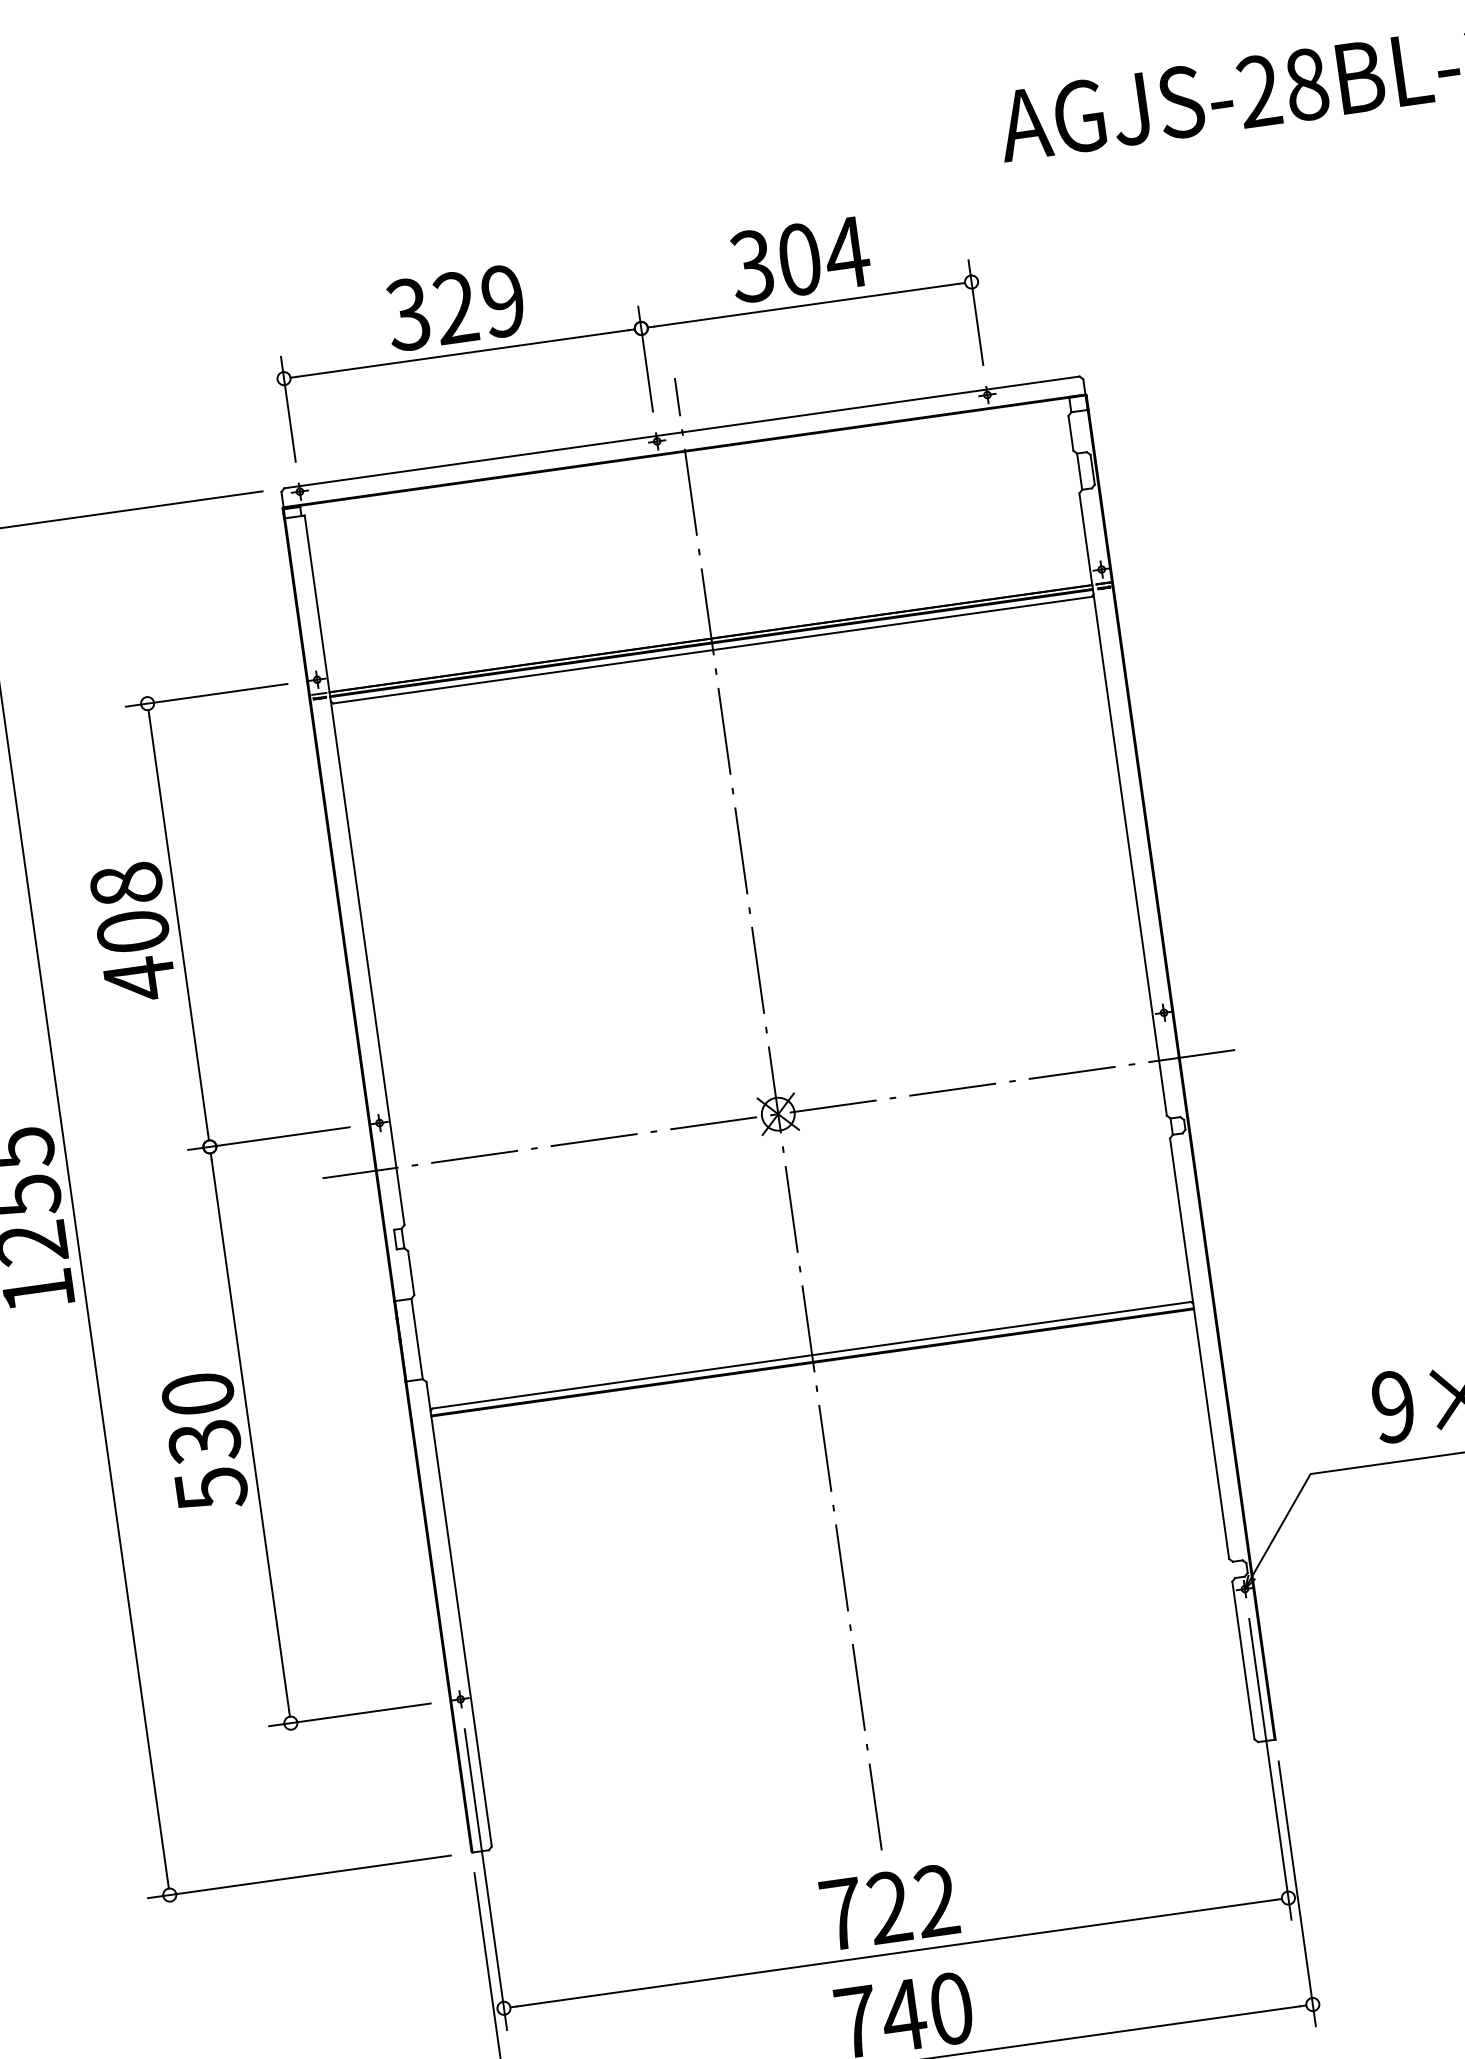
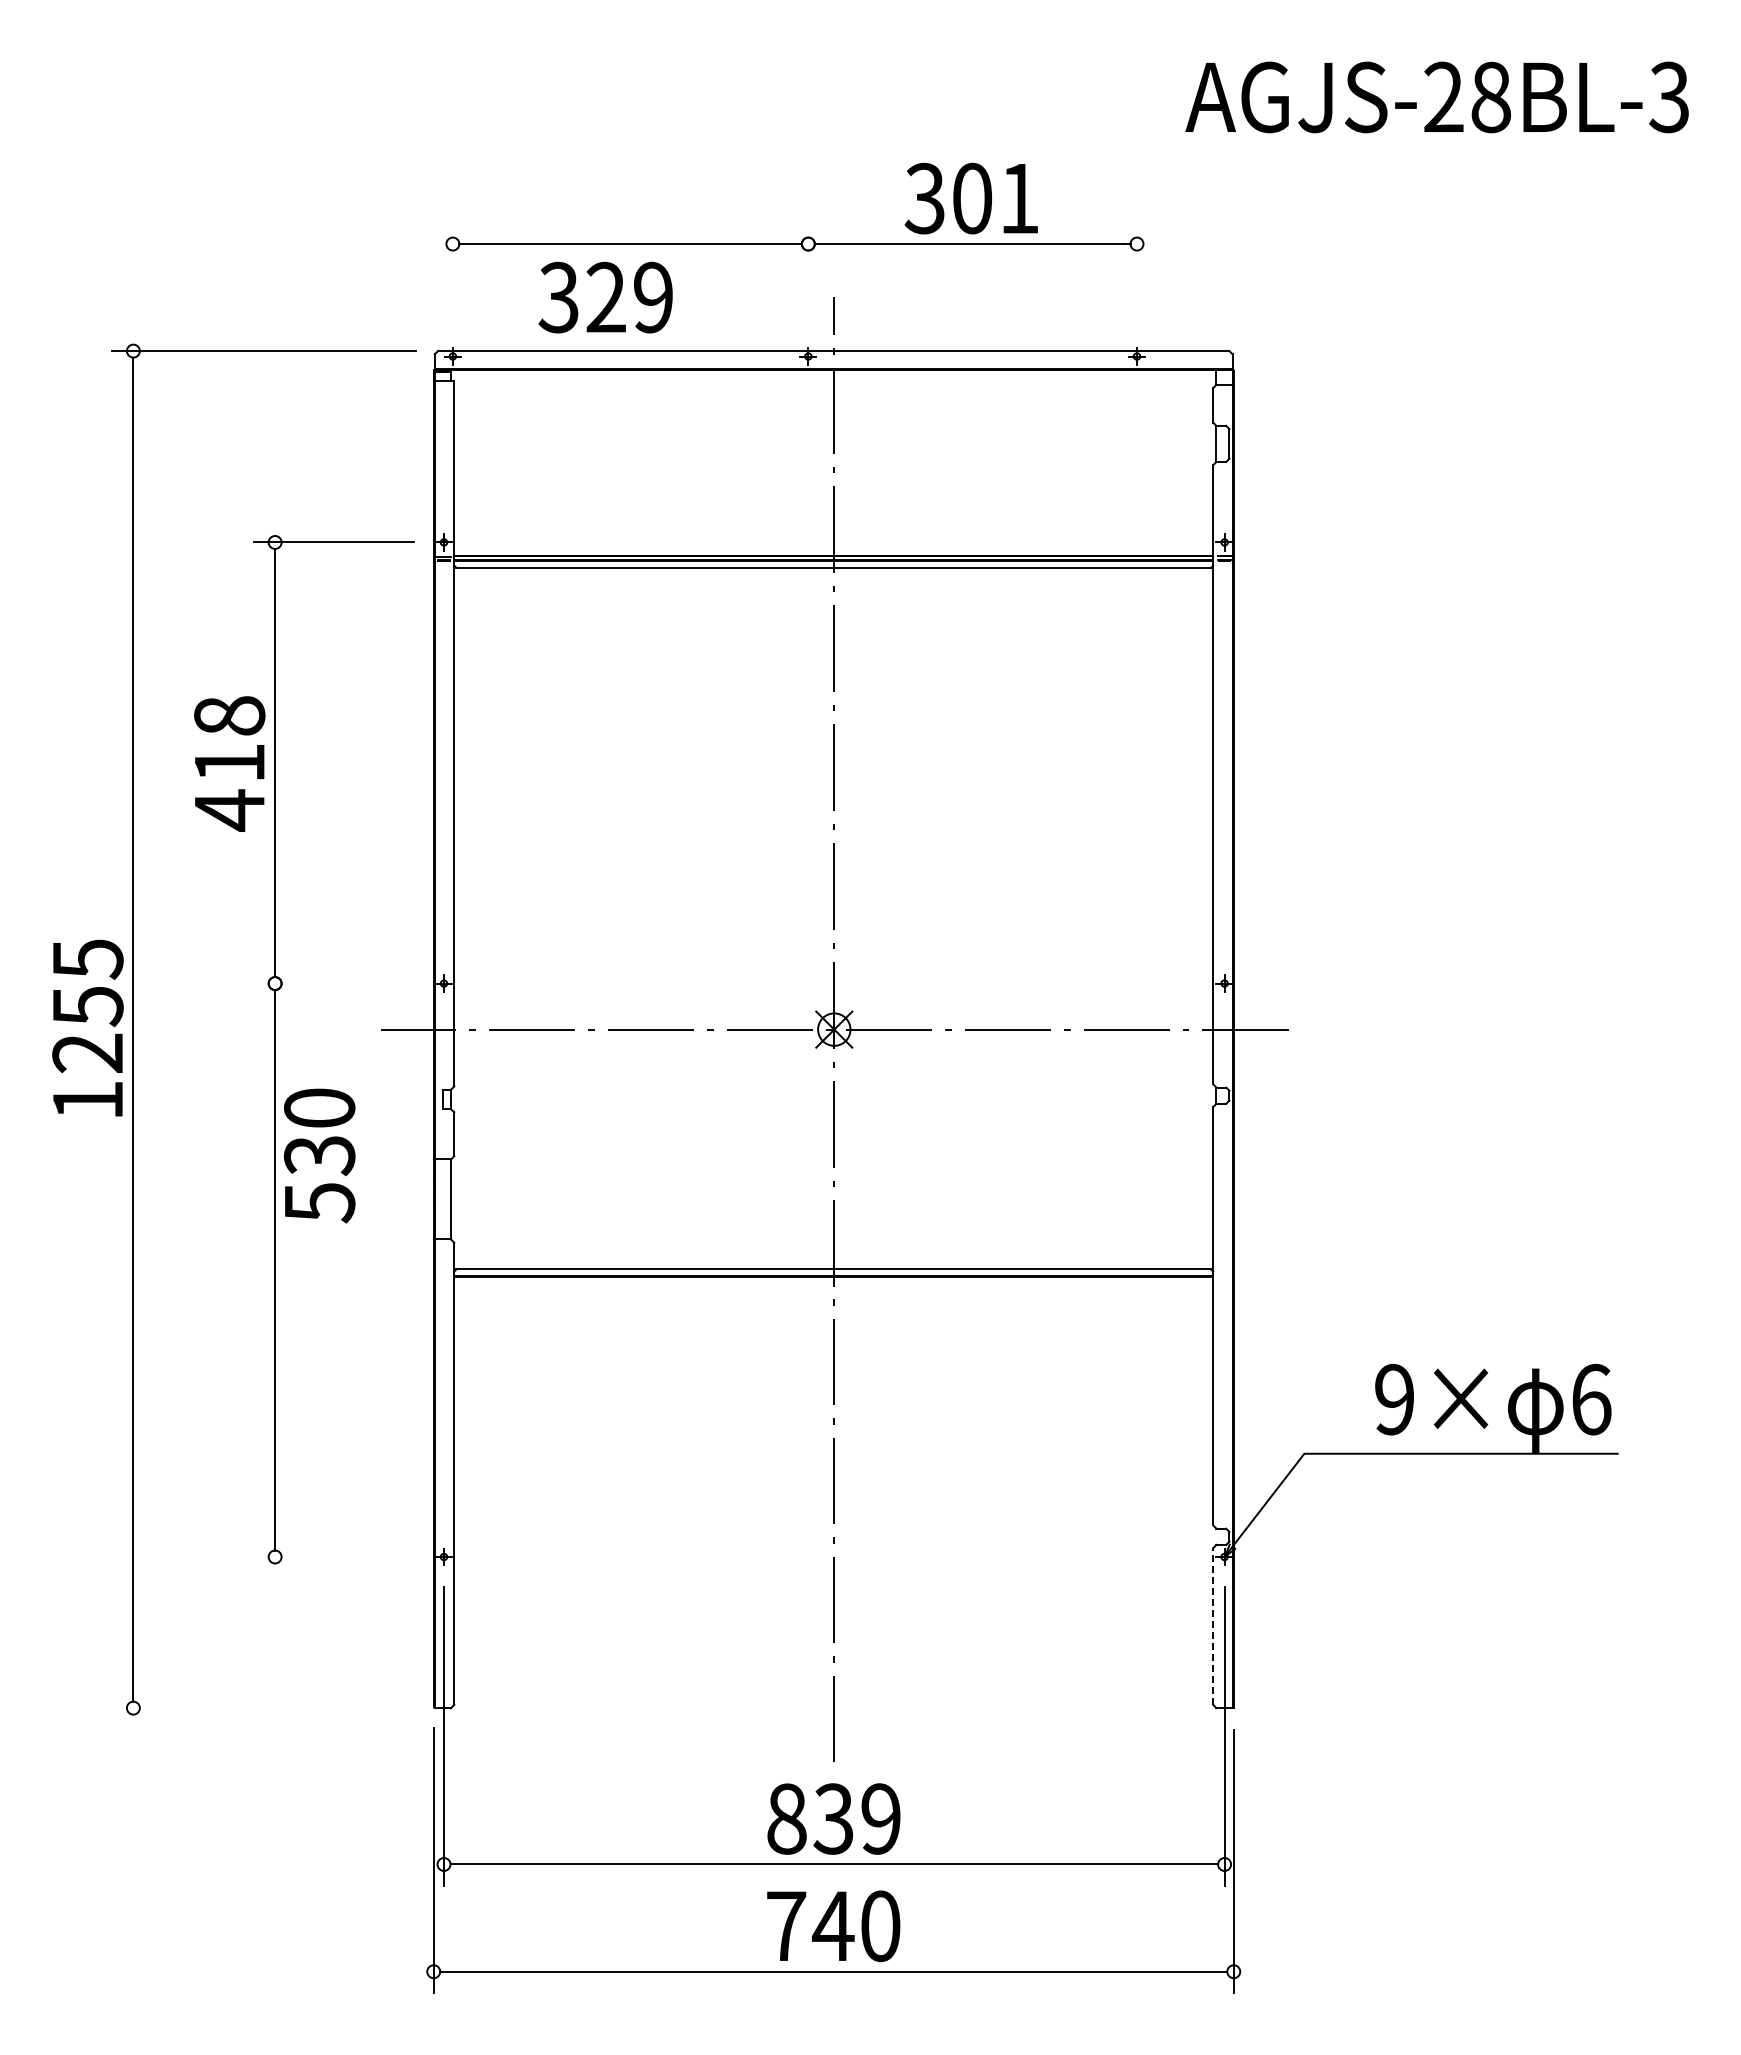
text: (847, 252) -> (1019, 198), 304 -> 301
text: (455, 307) -> (605, 297), moved
line: (976, 312) -> (1137, 274), removed
line: (645, 359) -> (808, 274), removed
line: (287, 409) -> (452, 274), removed
text: (132, 931) -> (229, 762), 408 -> 418
line: (268, 1138) -> (333, 983), removed
text: (204, 1441) -> (319, 1155), moved
line: (1243, 1660) -> (1213, 1626), solid -> dashed
line: (349, 1715) -> (333, 1557), removed
line: (299, 1877) -> (262, 1708), removed
text: (888, 1907) -> (833, 1818), 722 -> 839

